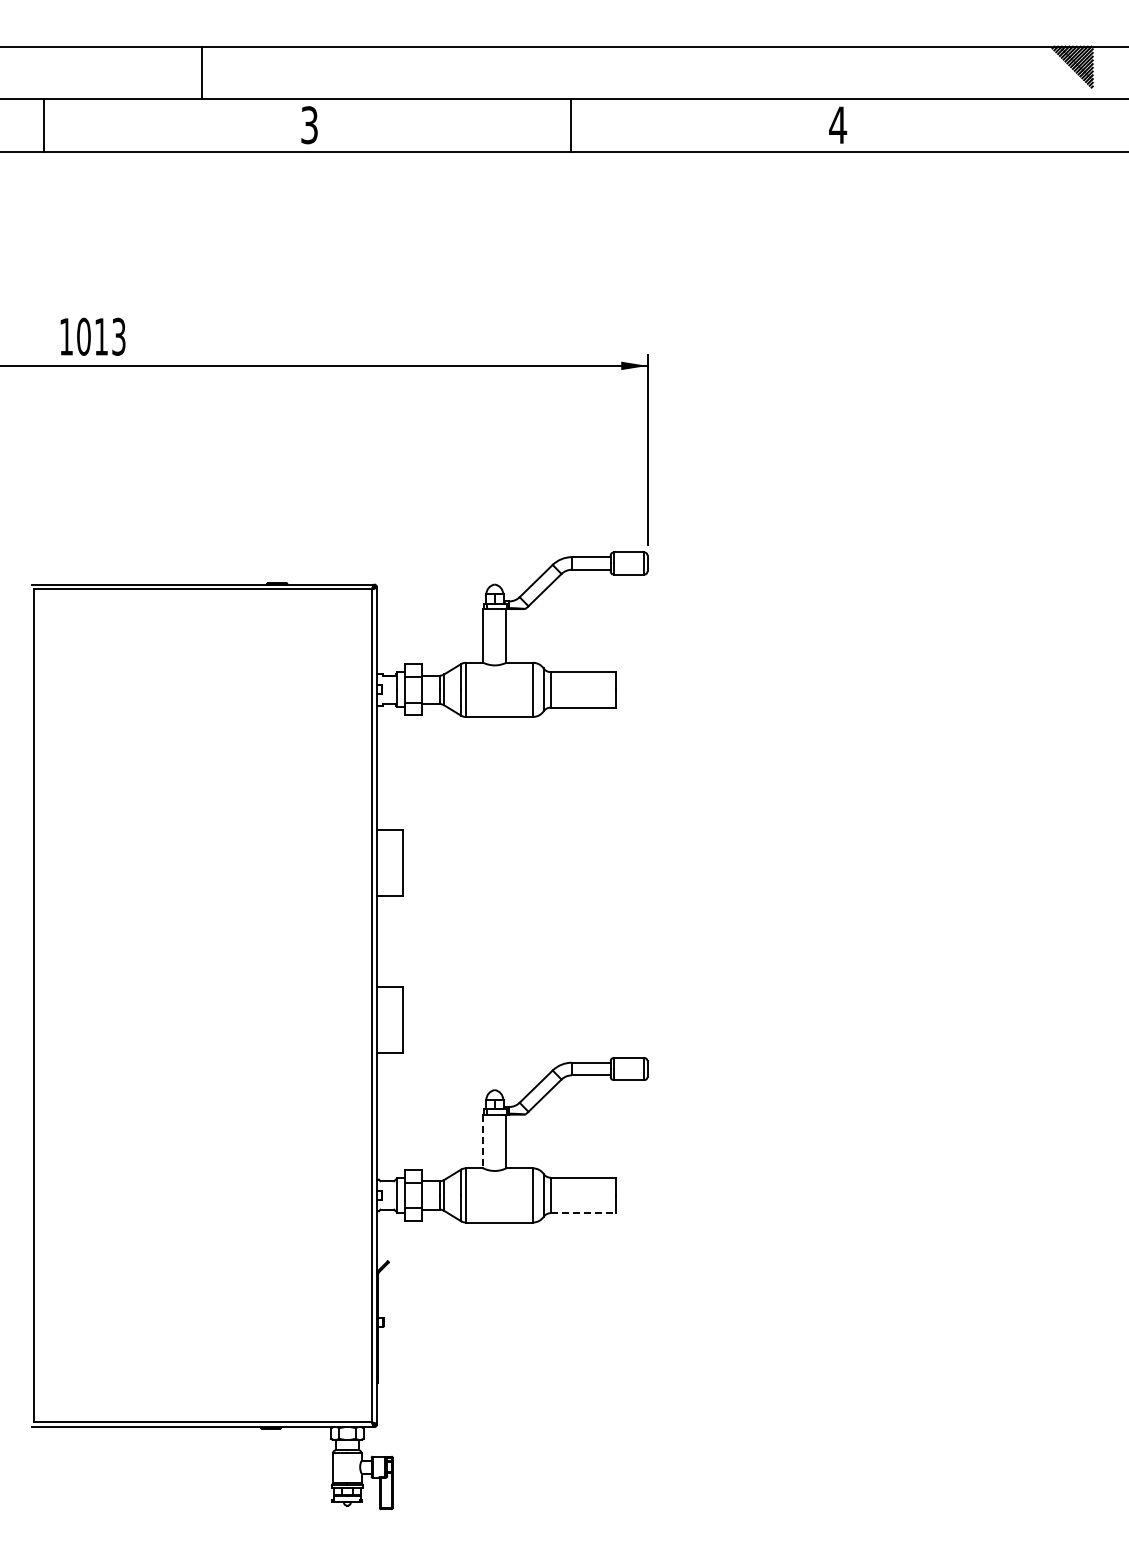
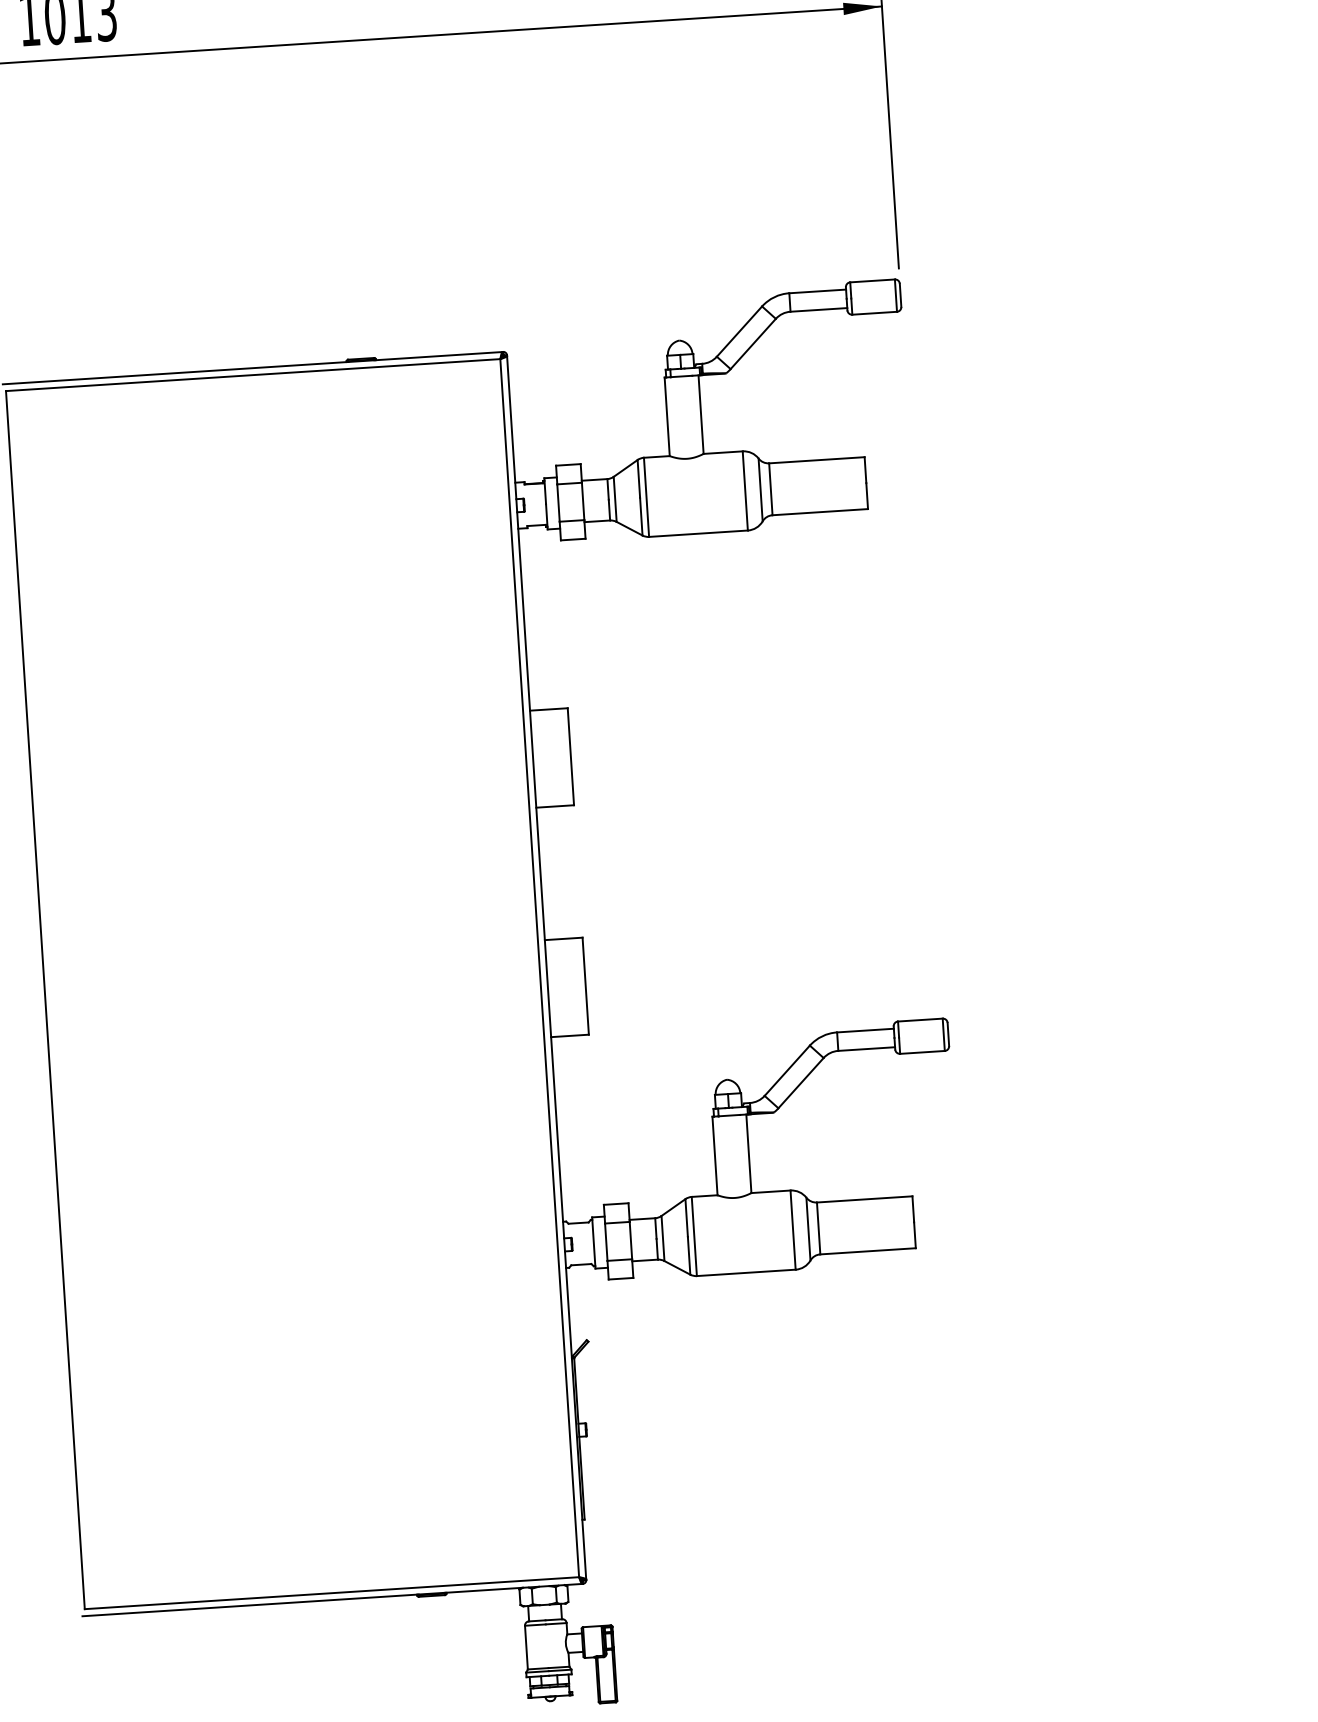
line: (483, 1141) -> (715, 1155), dashed -> solid
line: (583, 1213) -> (868, 1251), dashed -> solid

